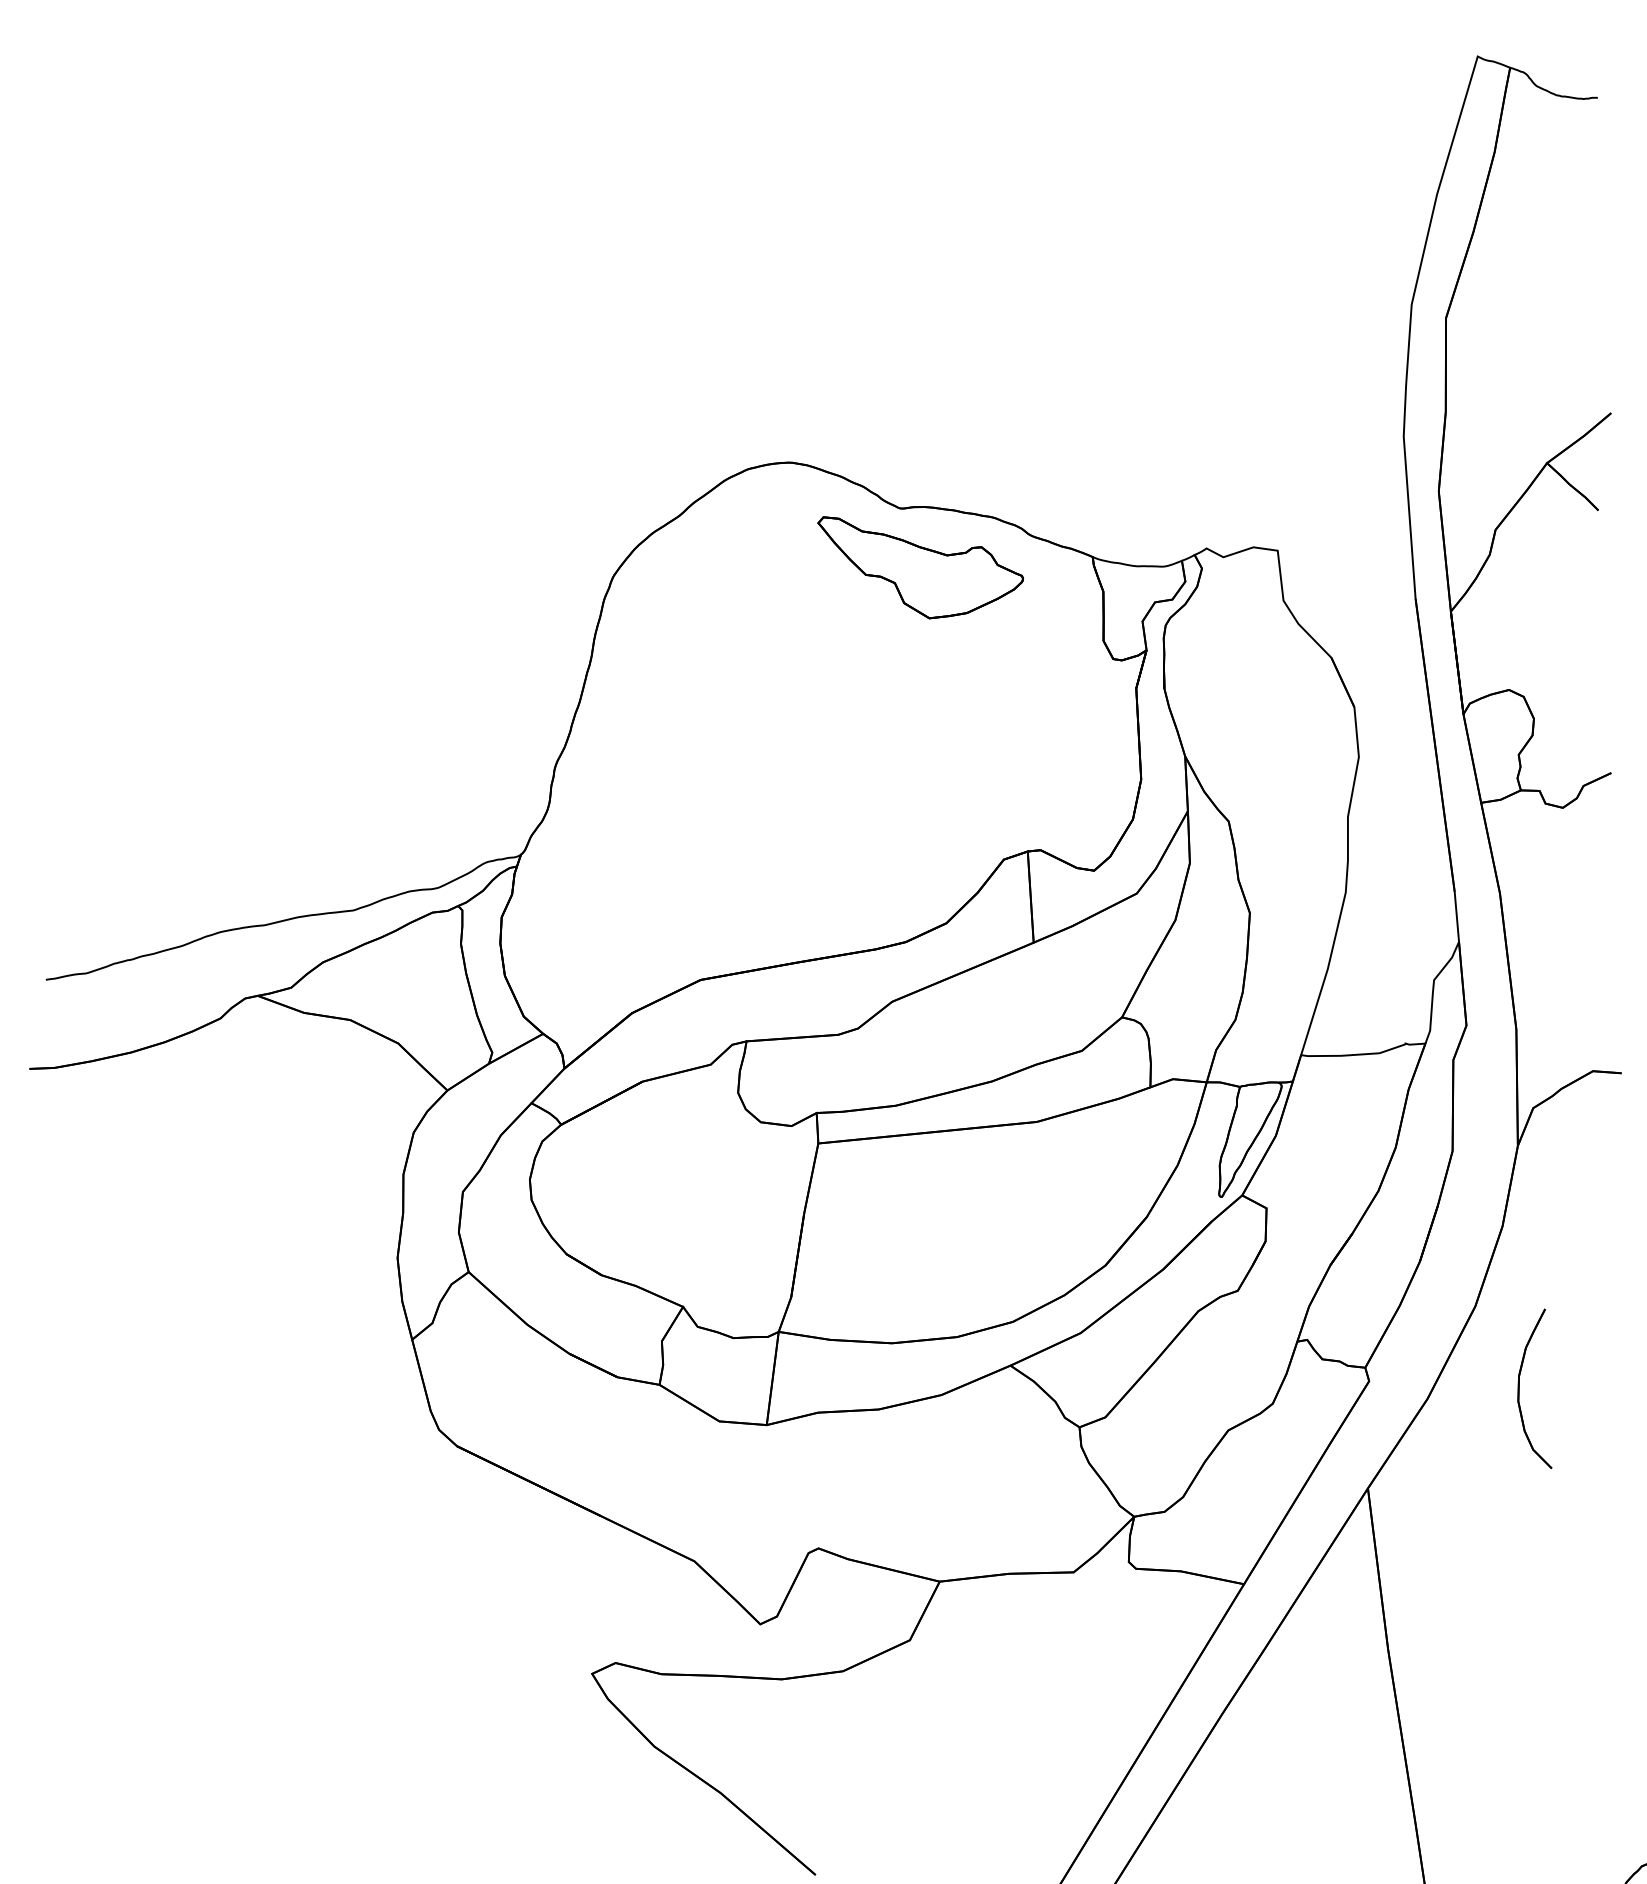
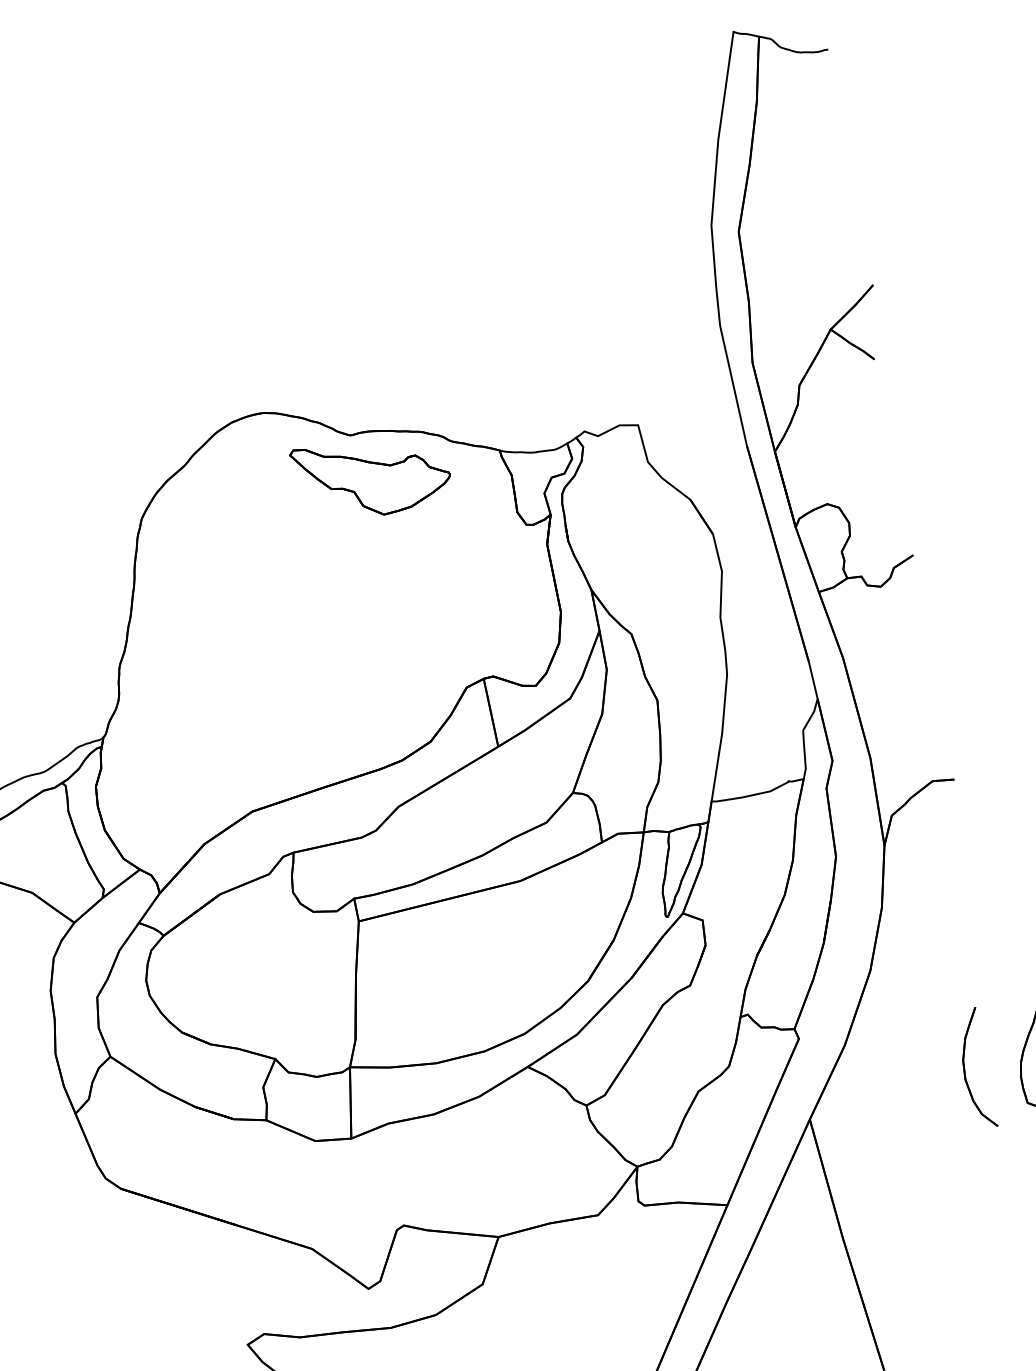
part: (1519, 1388) -> (964, 1069), moved

